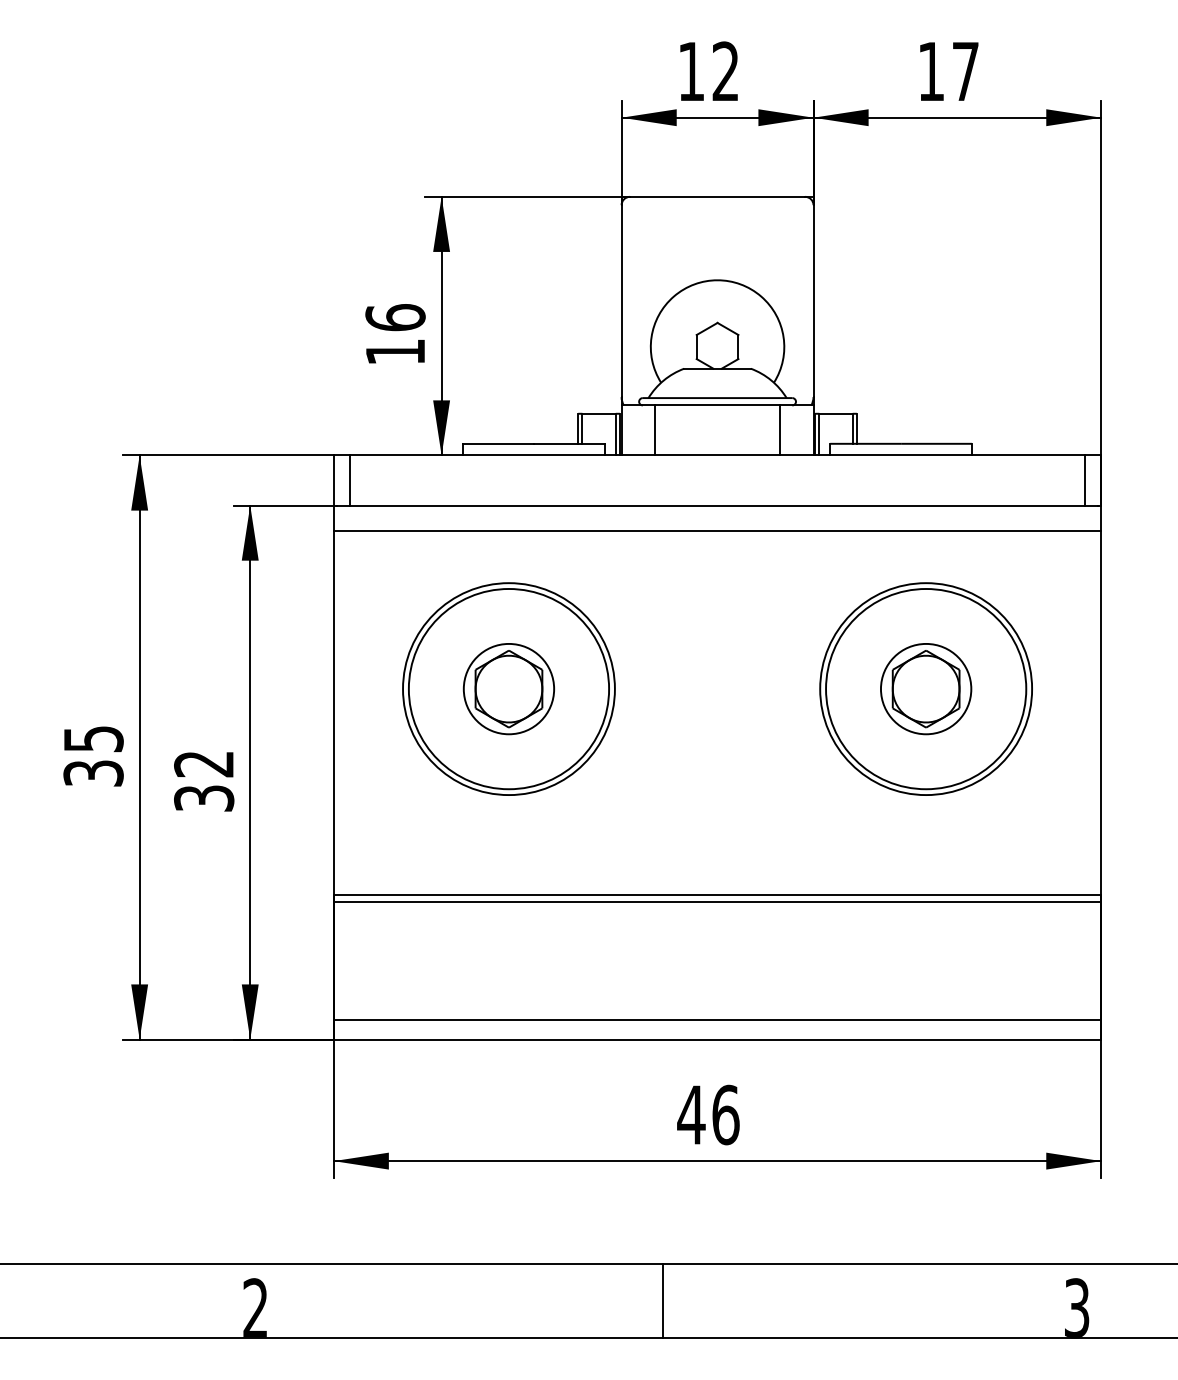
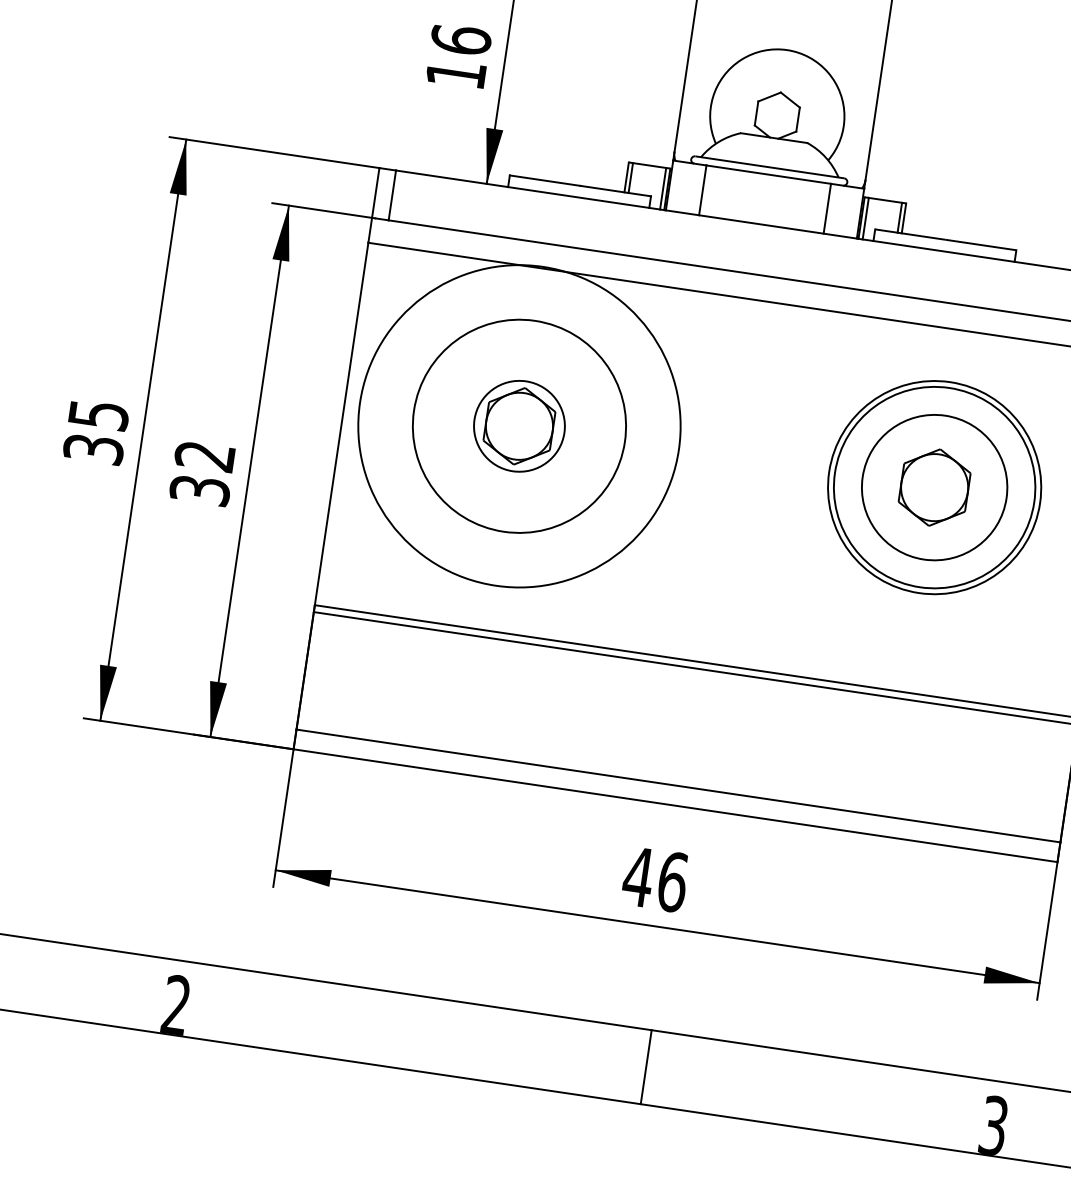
circle: (925, 688) -> (934, 486), size x1.6
circle: (508, 689) -> (518, 426), size x1.6
line: (662, 1300) -> (646, 1066), moved

